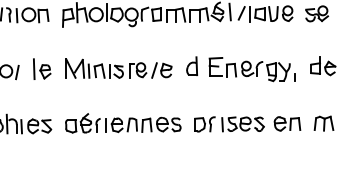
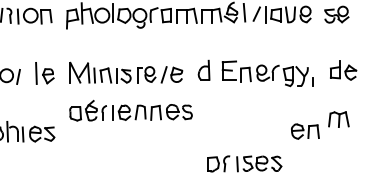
part: (123, 123) -> (131, 110), moved
part: (323, 123) -> (338, 119), moved
part: (229, 124) -> (244, 164), moved

